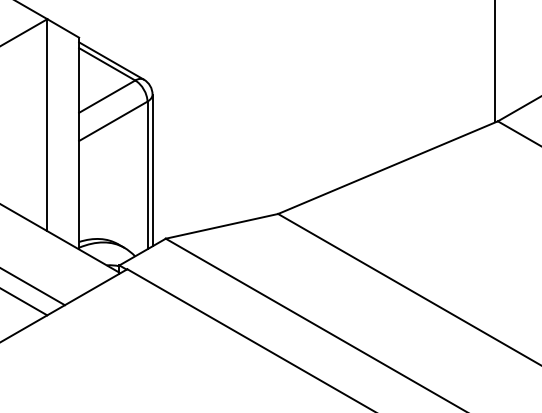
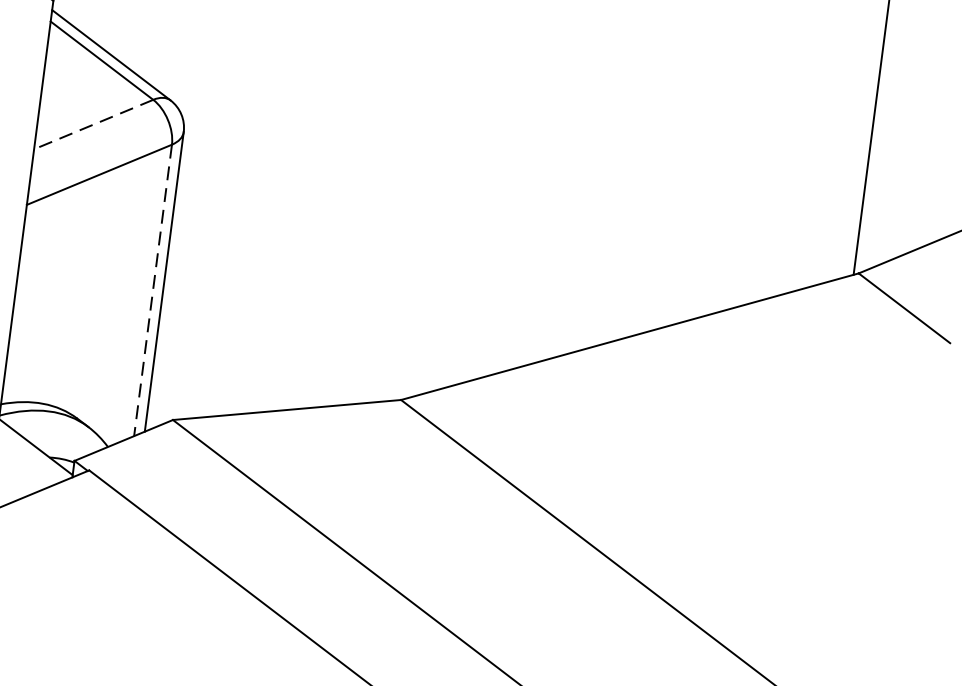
line: (106, 96) -> (92, 124), solid -> dashed
line: (147, 175) -> (153, 290), solid -> dashed

